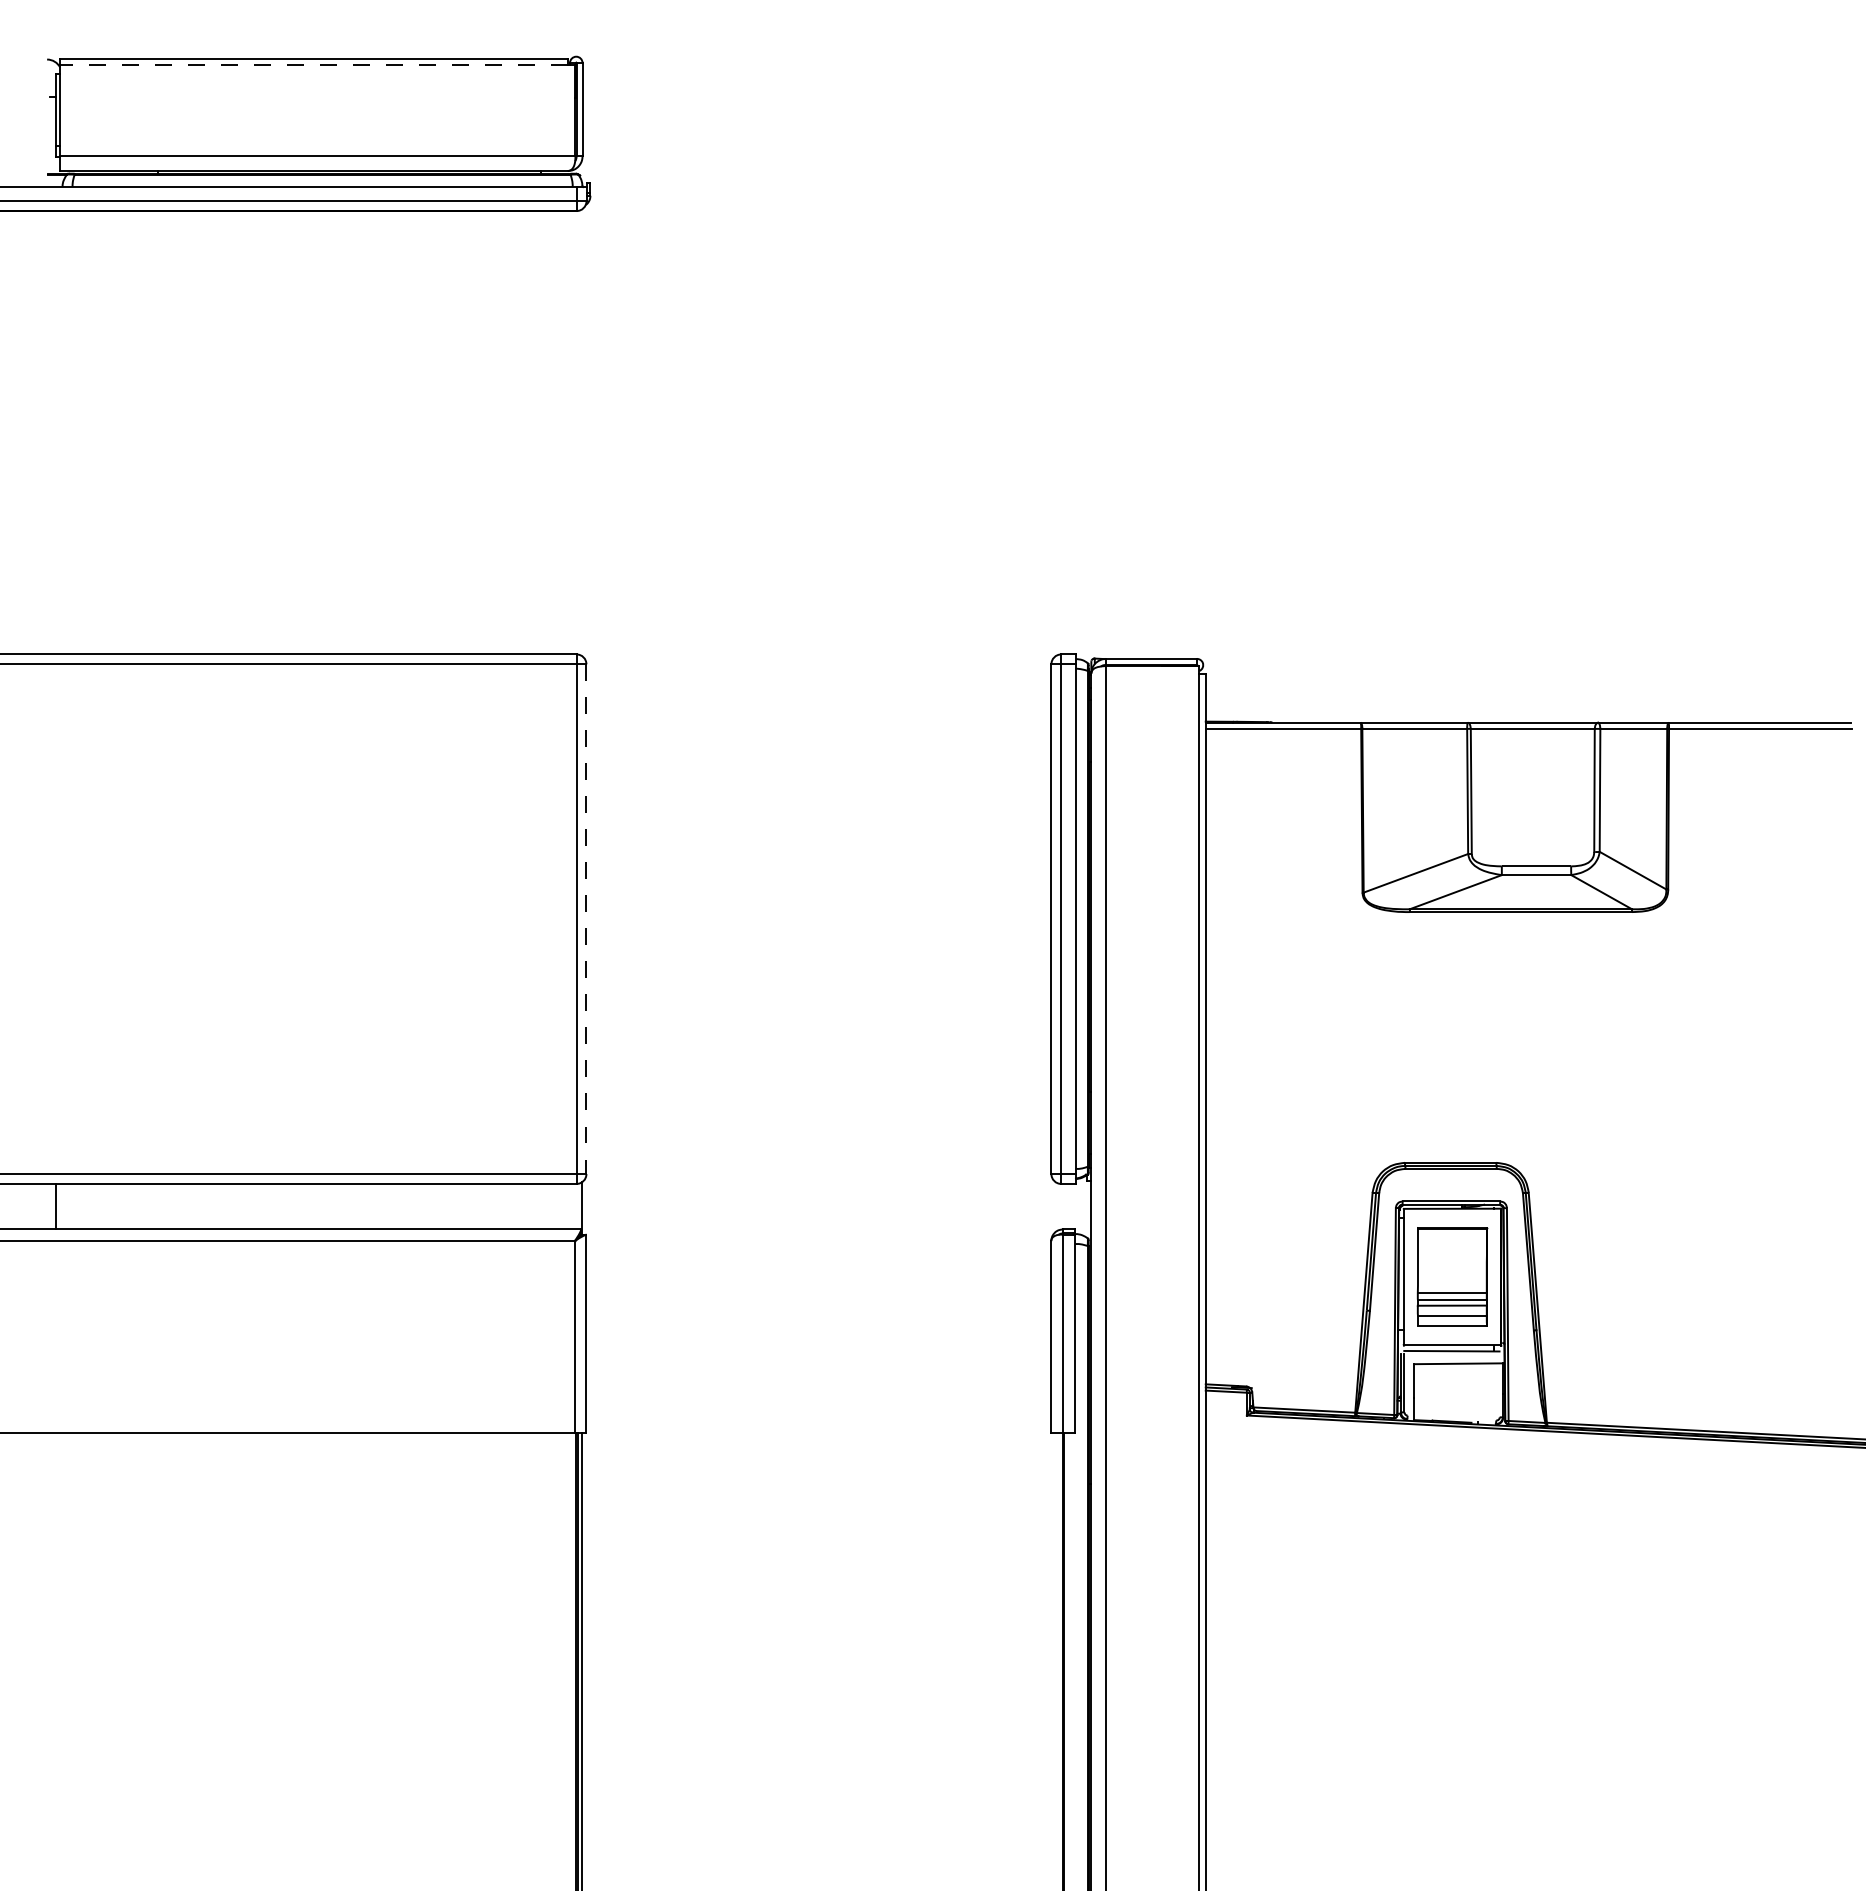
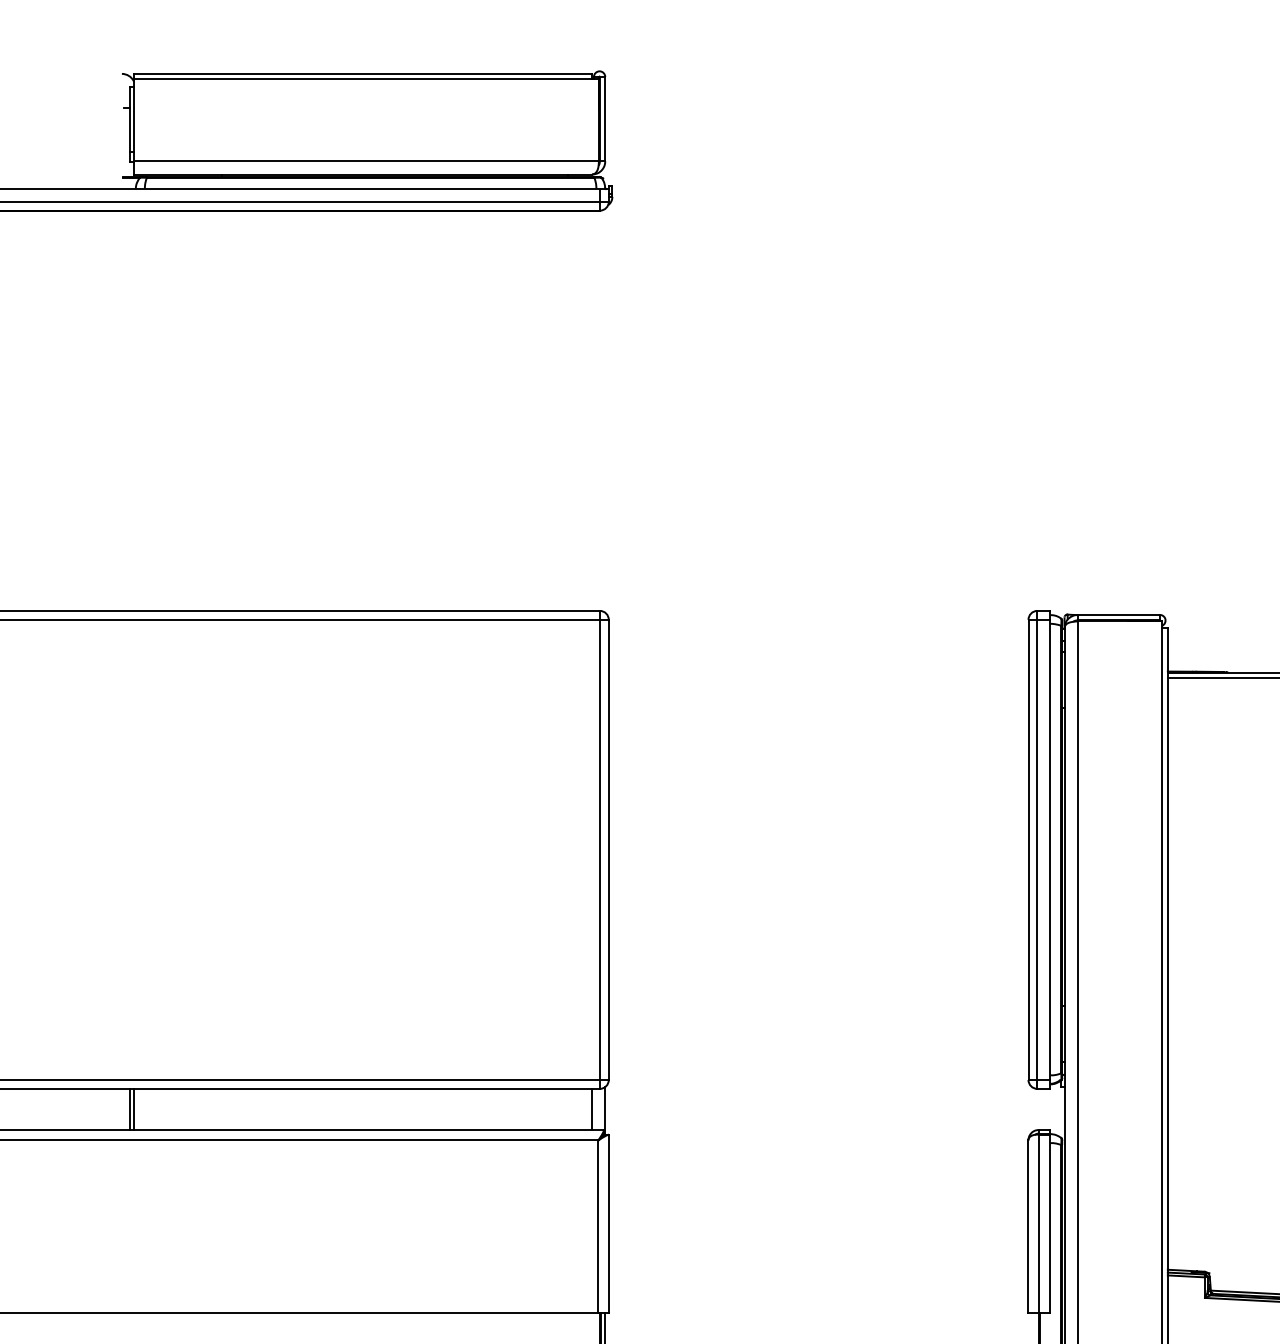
line: (314, 65) -> (363, 79), dashed -> solid
line: (586, 919) -> (608, 850), dashed -> solid
line: (60, 1206) -> (134, 1109), added
line: (567, 1206) -> (591, 1109), added

